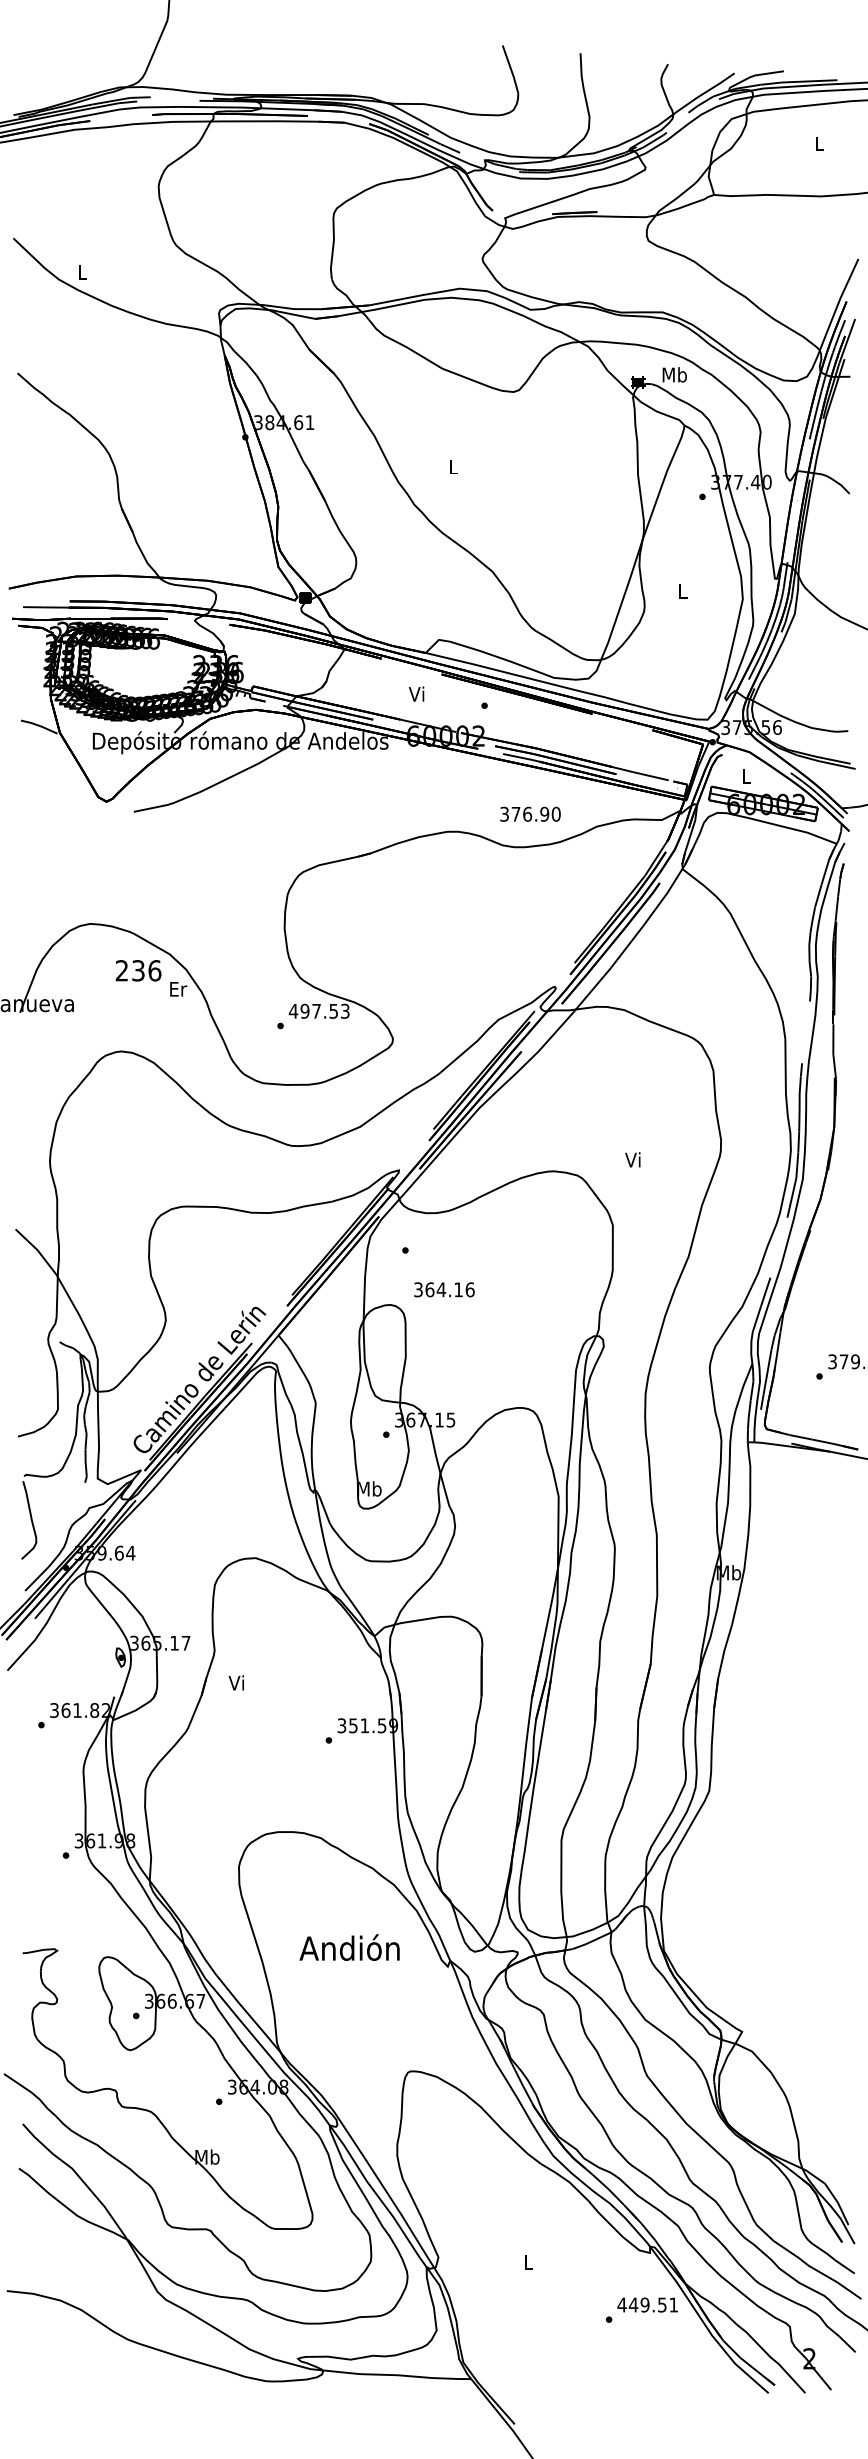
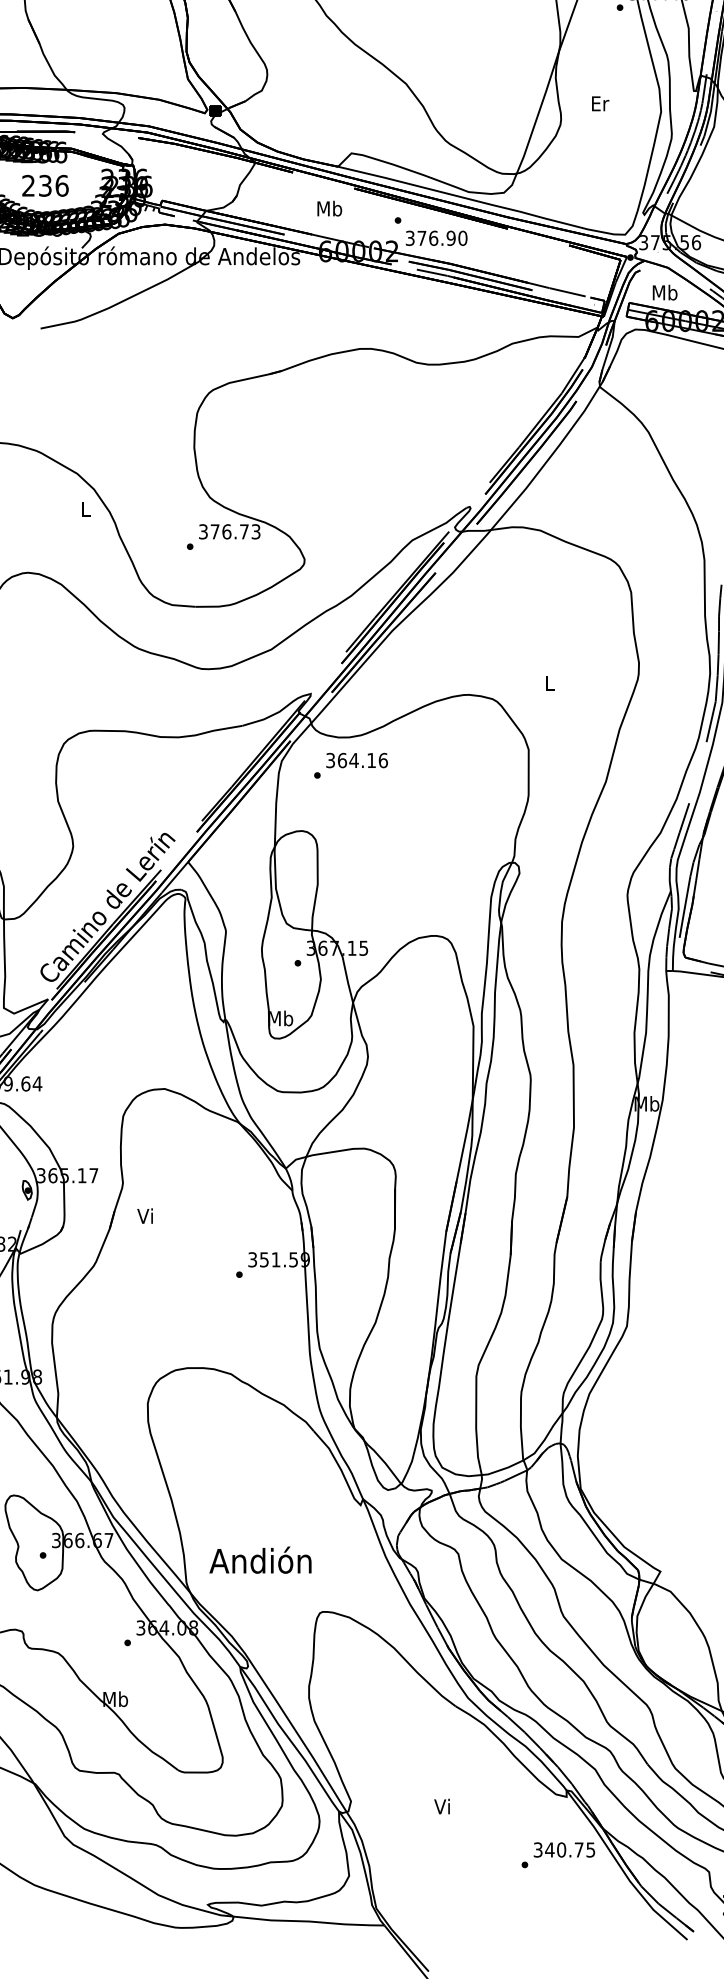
text: (683, 591) -> (600, 104), L -> Er
text: (417, 693) -> (329, 207), Vi -> Mb
text: (746, 776) -> (664, 292), L -> Mb
text: (530, 813) -> (436, 237), moved
text: (138, 970) -> (45, 185), moved
text: (178, 989) -> (86, 509), Er -> L
text: (312, 1010) -> (222, 530), 497.53 -> 376.73
text: (632, 1159) -> (548, 682), Vi -> L
text: (444, 1289) -> (357, 760), moved
text: (349, 1947) -> (260, 1560), moved
text: (527, 2261) -> (441, 1805), L -> Vi
text: (647, 2304) -> (564, 1849), 449.51 -> 340.75

